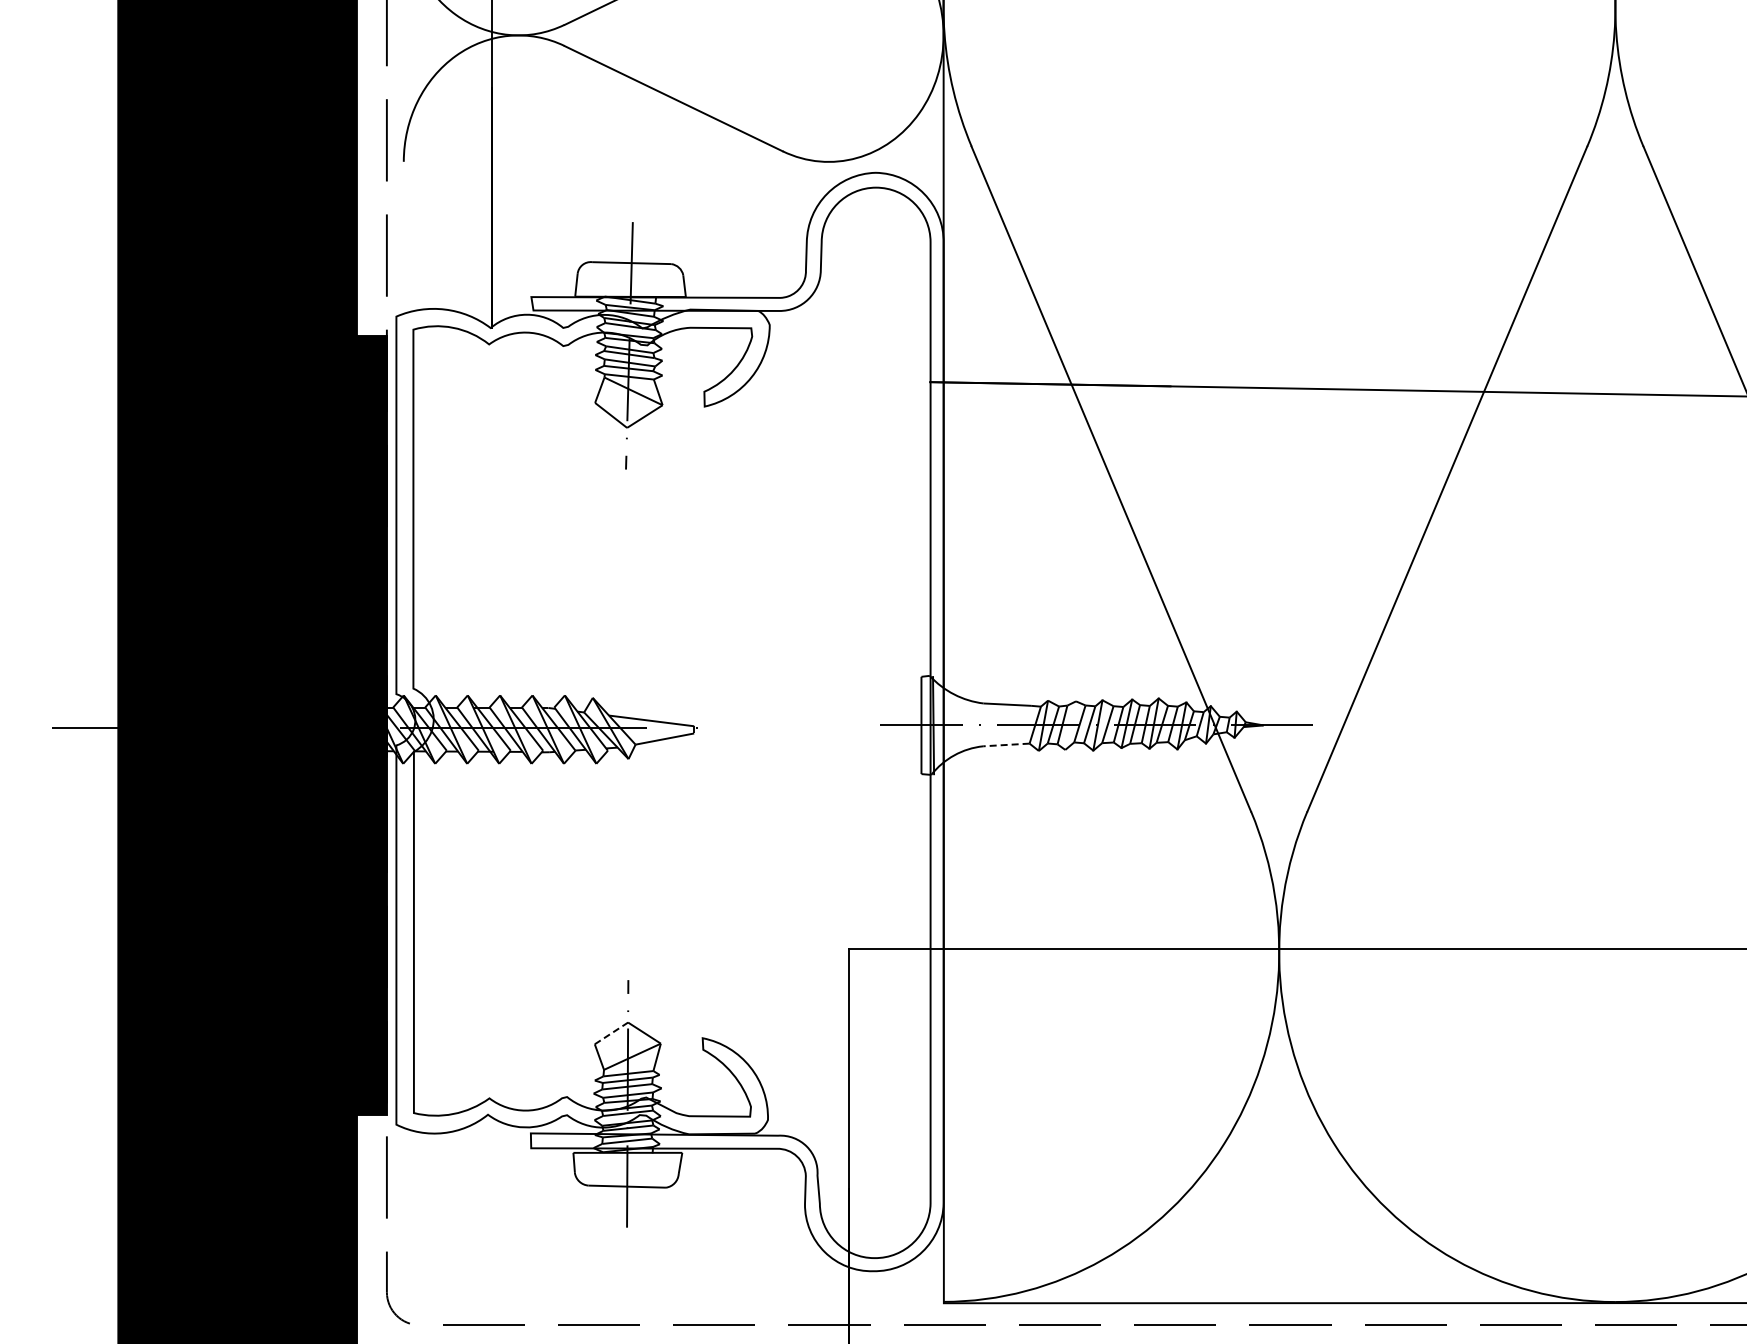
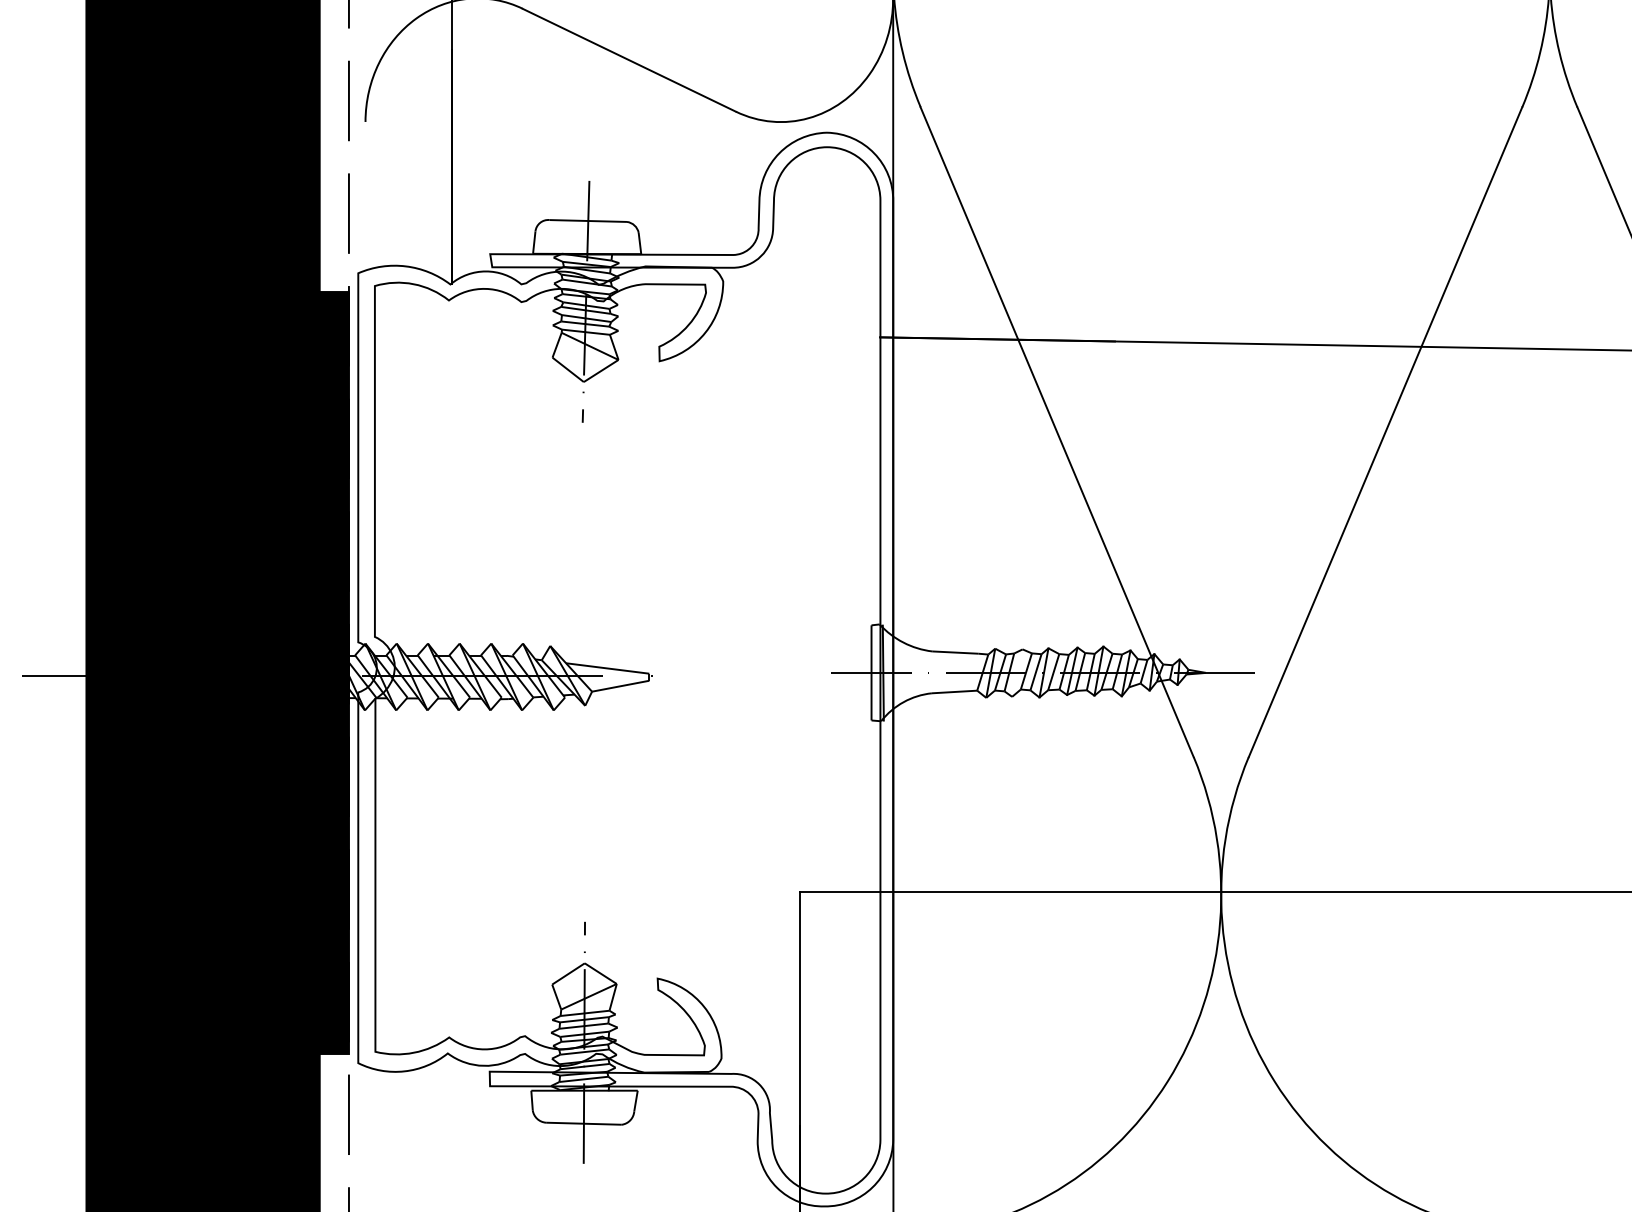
line: (1005, 744) -> (953, 691), dashed -> solid
line: (611, 1033) -> (568, 974), dashed -> solid

